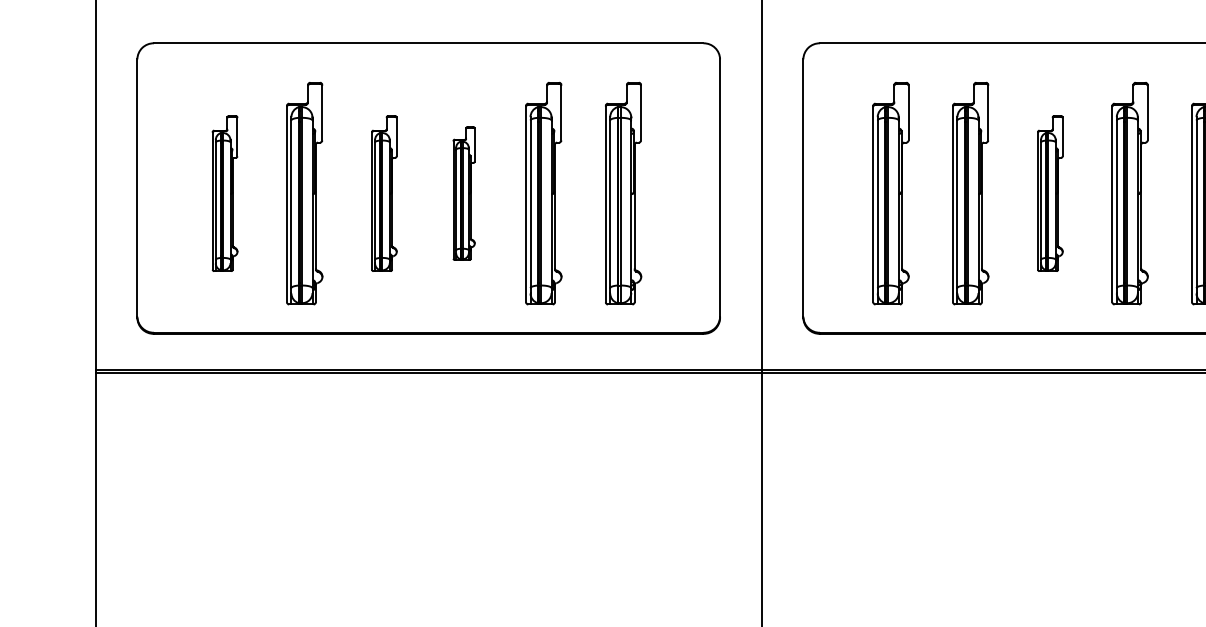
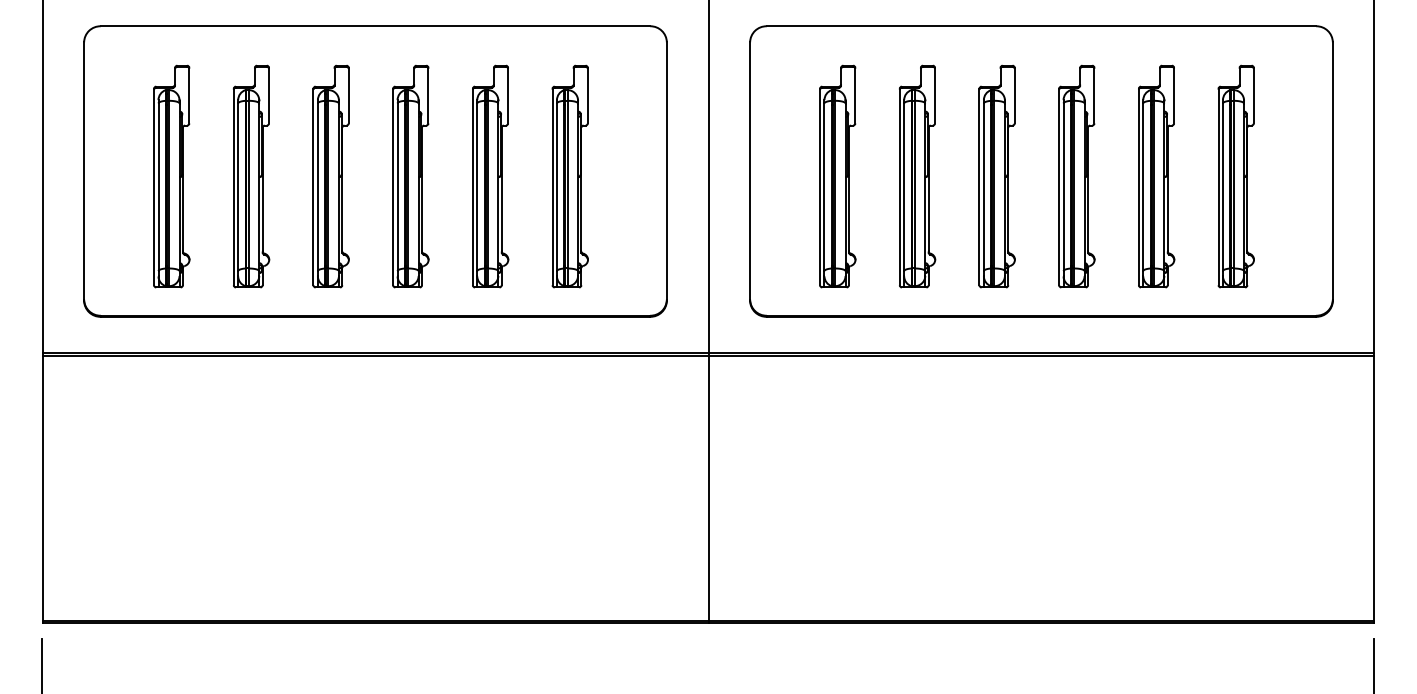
part: (224, 193) -> (171, 176), size x1.43
part: (383, 193) -> (330, 176), size x1.43
part: (463, 193) -> (410, 176), size x1.67
part: (1049, 193) -> (996, 176), size x1.43

